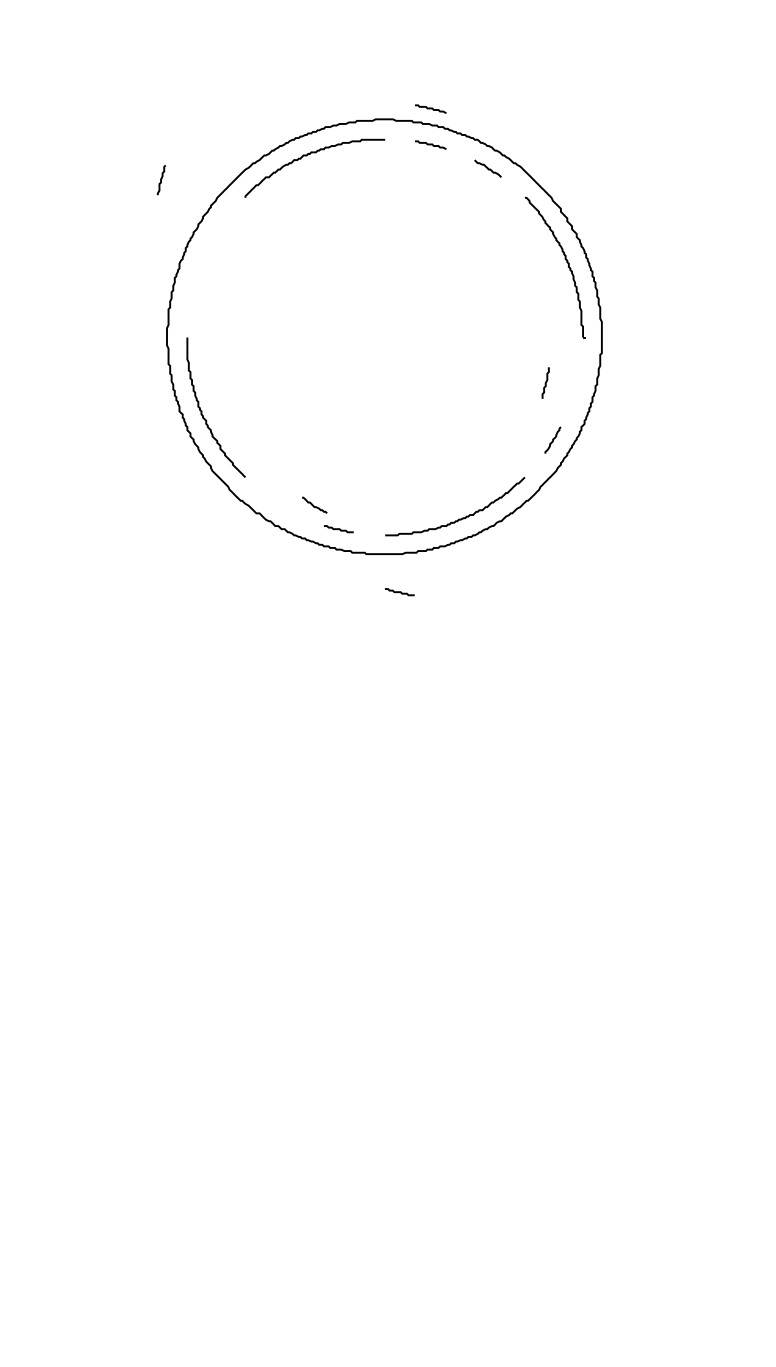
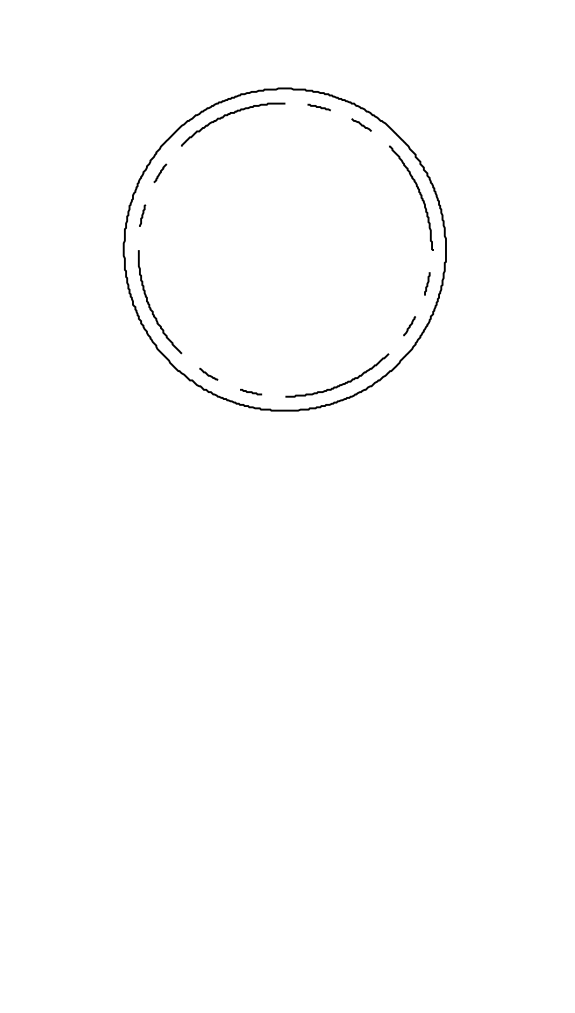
line: (430, 108) -> (318, 80), removed
curve: (161, 180) -> (142, 216), moved
line: (216, 233) -> (160, 173), added
curve: (545, 382) -> (427, 283), moved
curve: (313, 504) -> (207, 373), moved
line: (399, 592) -> (296, 439), removed

